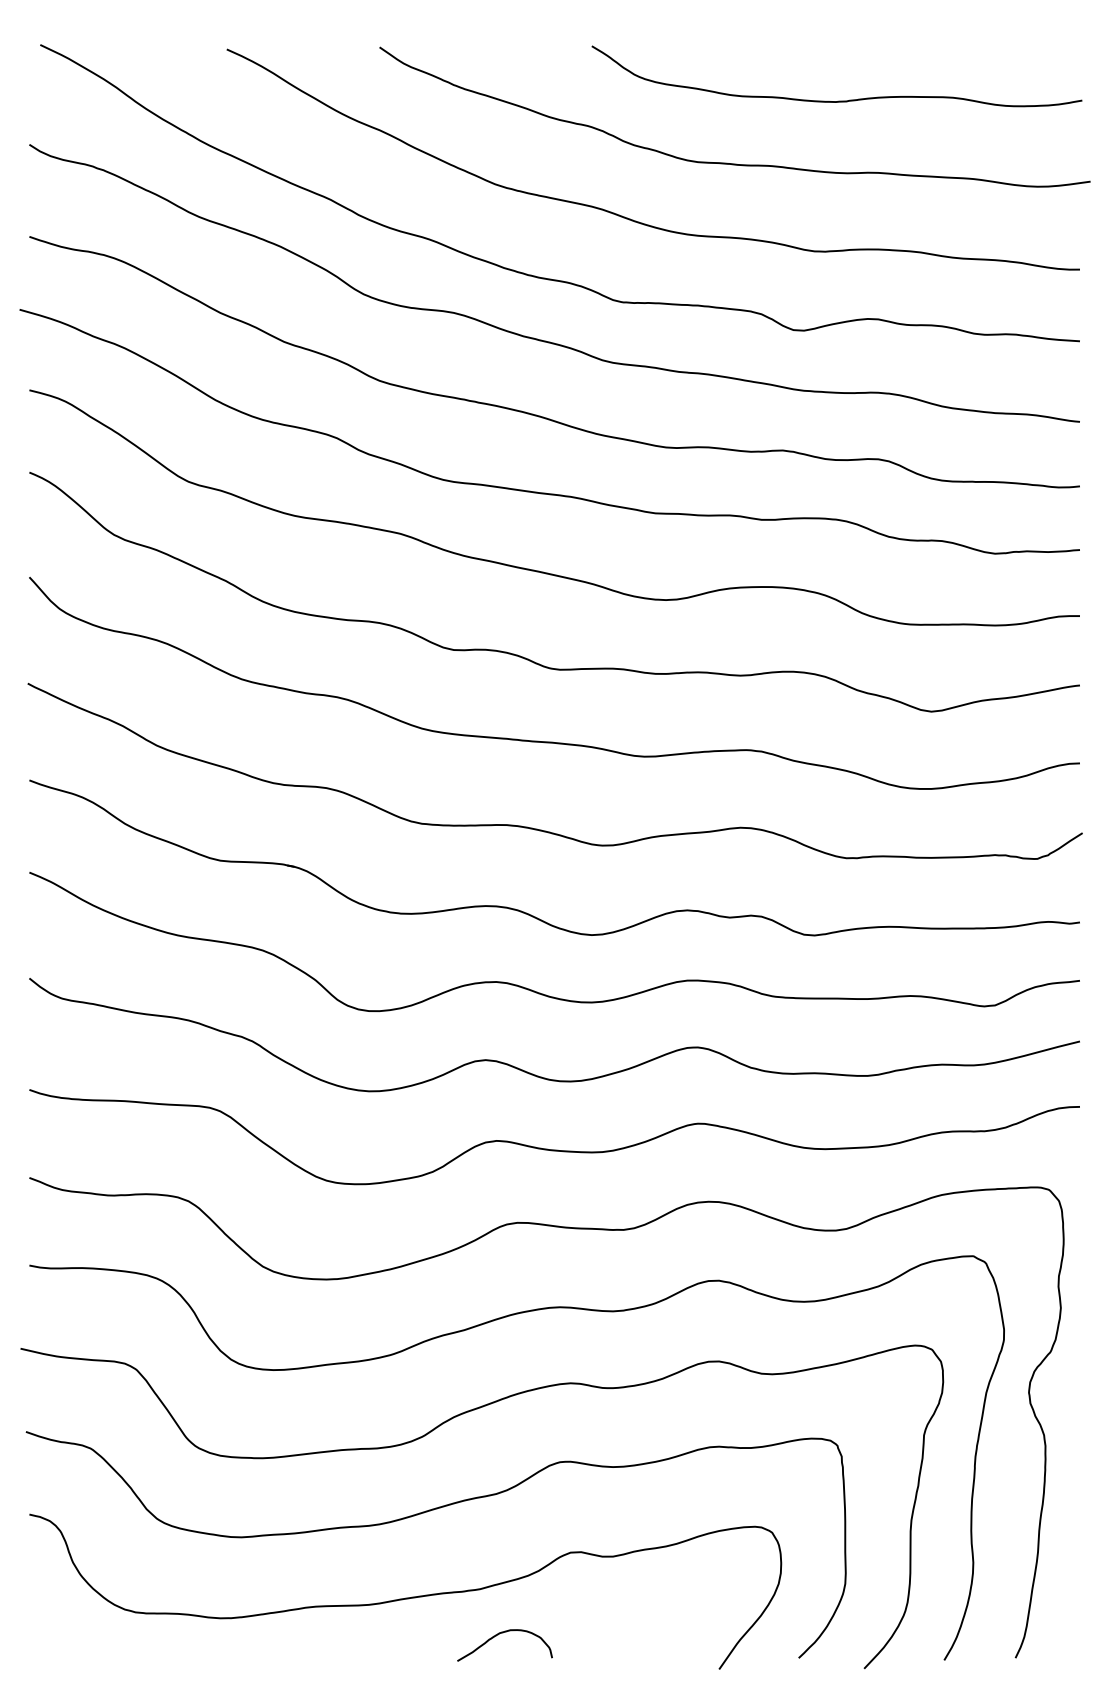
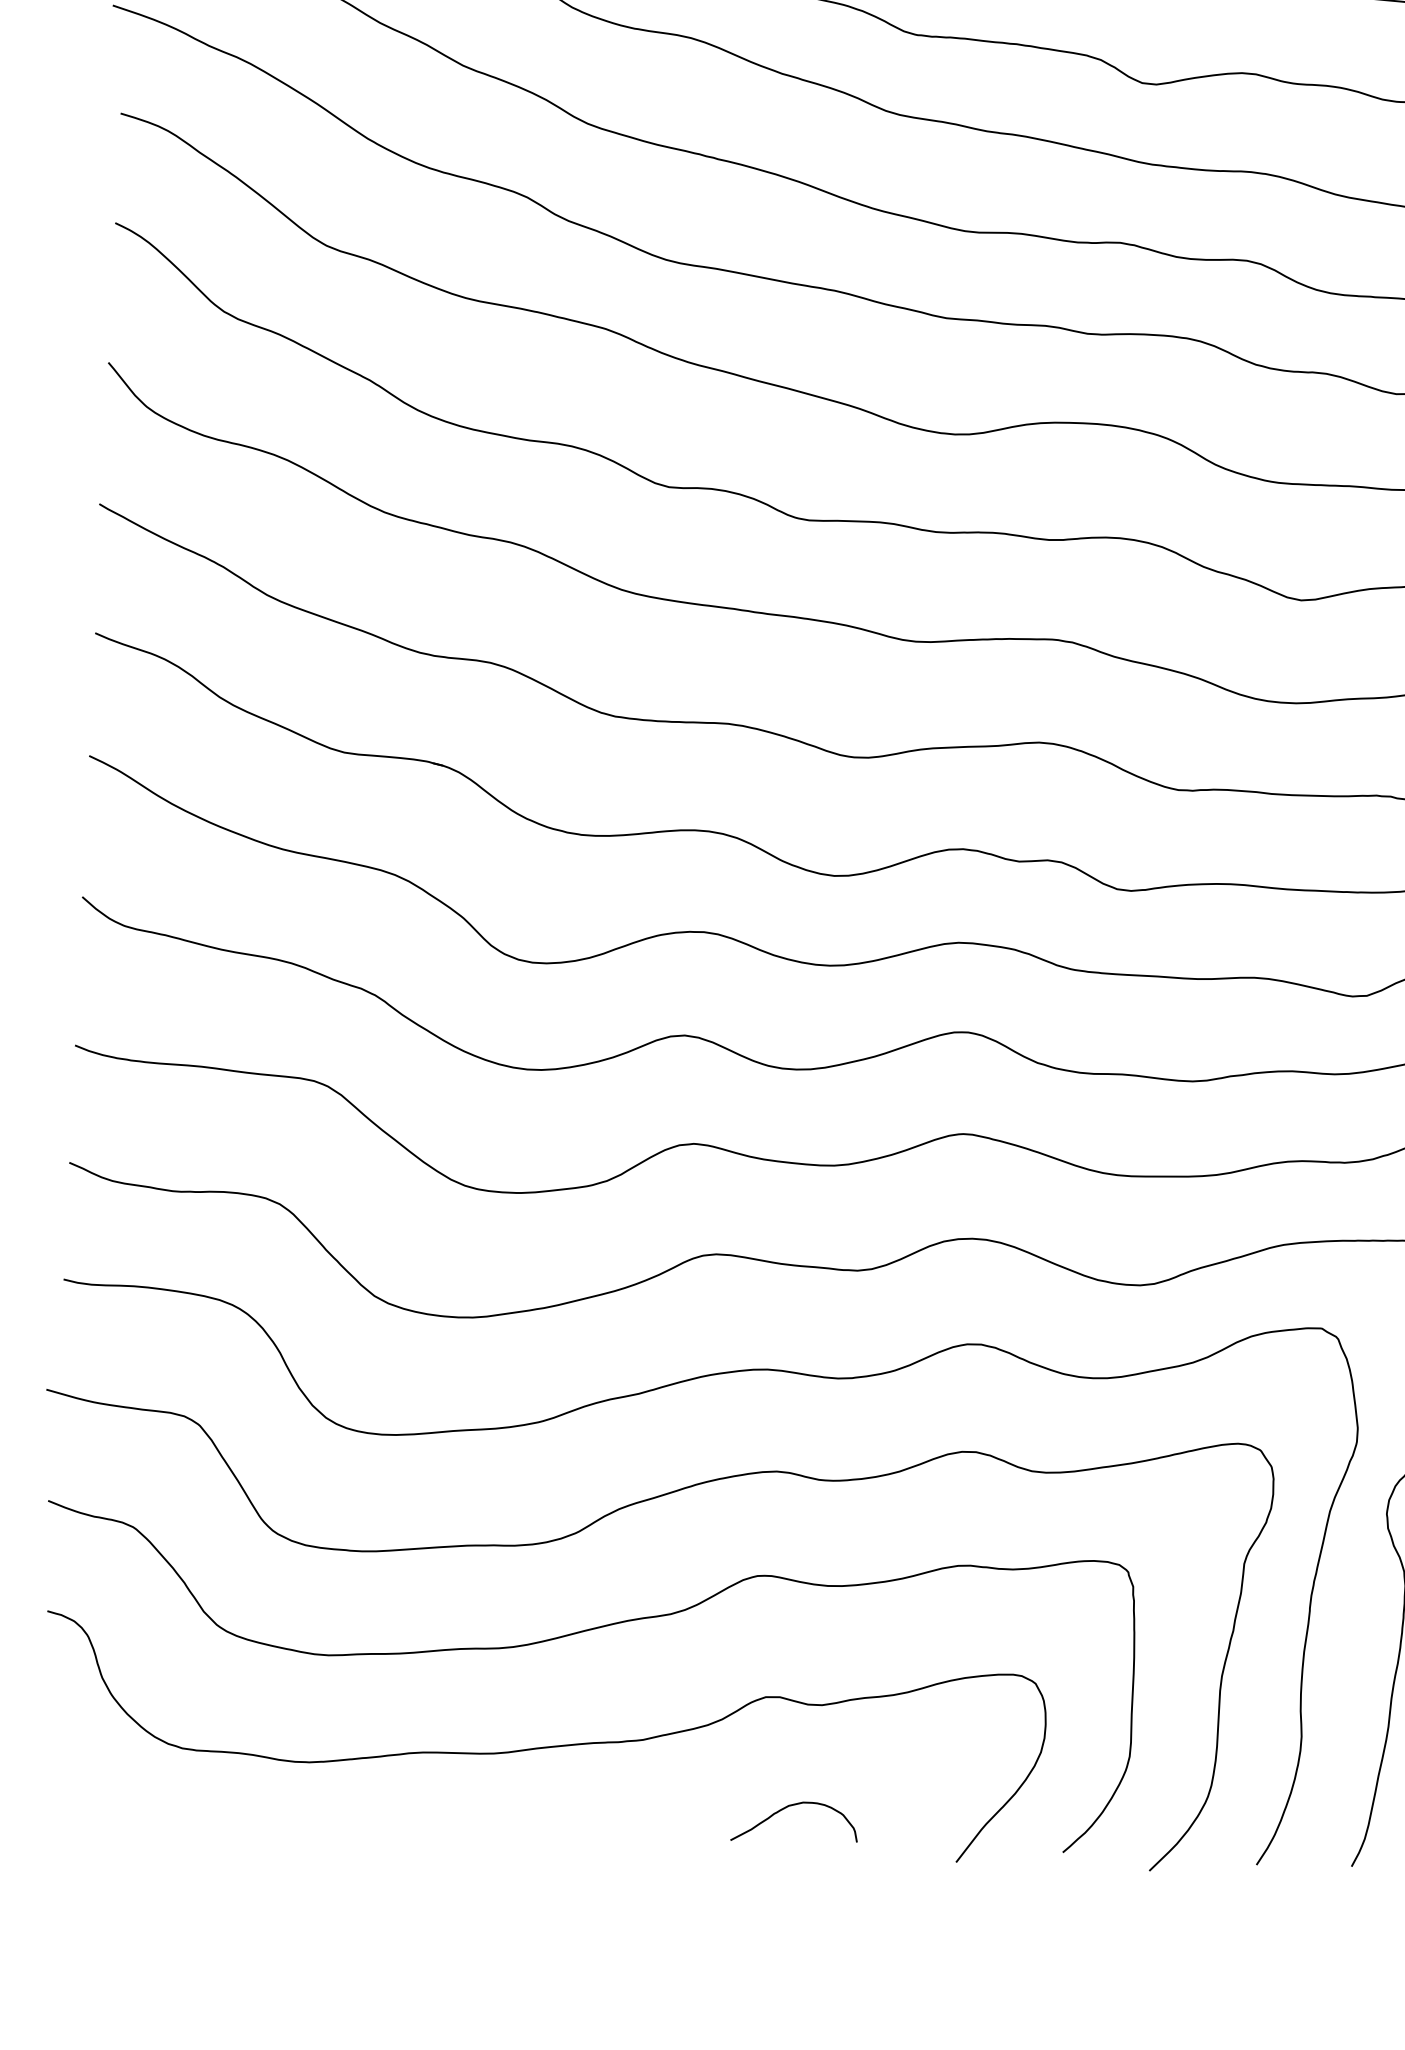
curve: (498, 1635) -> (786, 1808), moved

